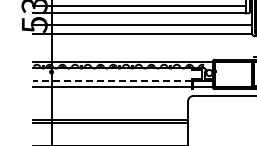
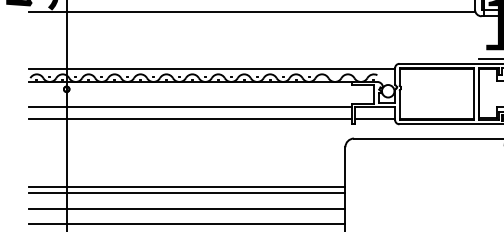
line: (111, 81) -> (188, 108), dashed -> solid
line: (110, 131) -> (186, 210), added
line: (110, 138) -> (186, 224), added

